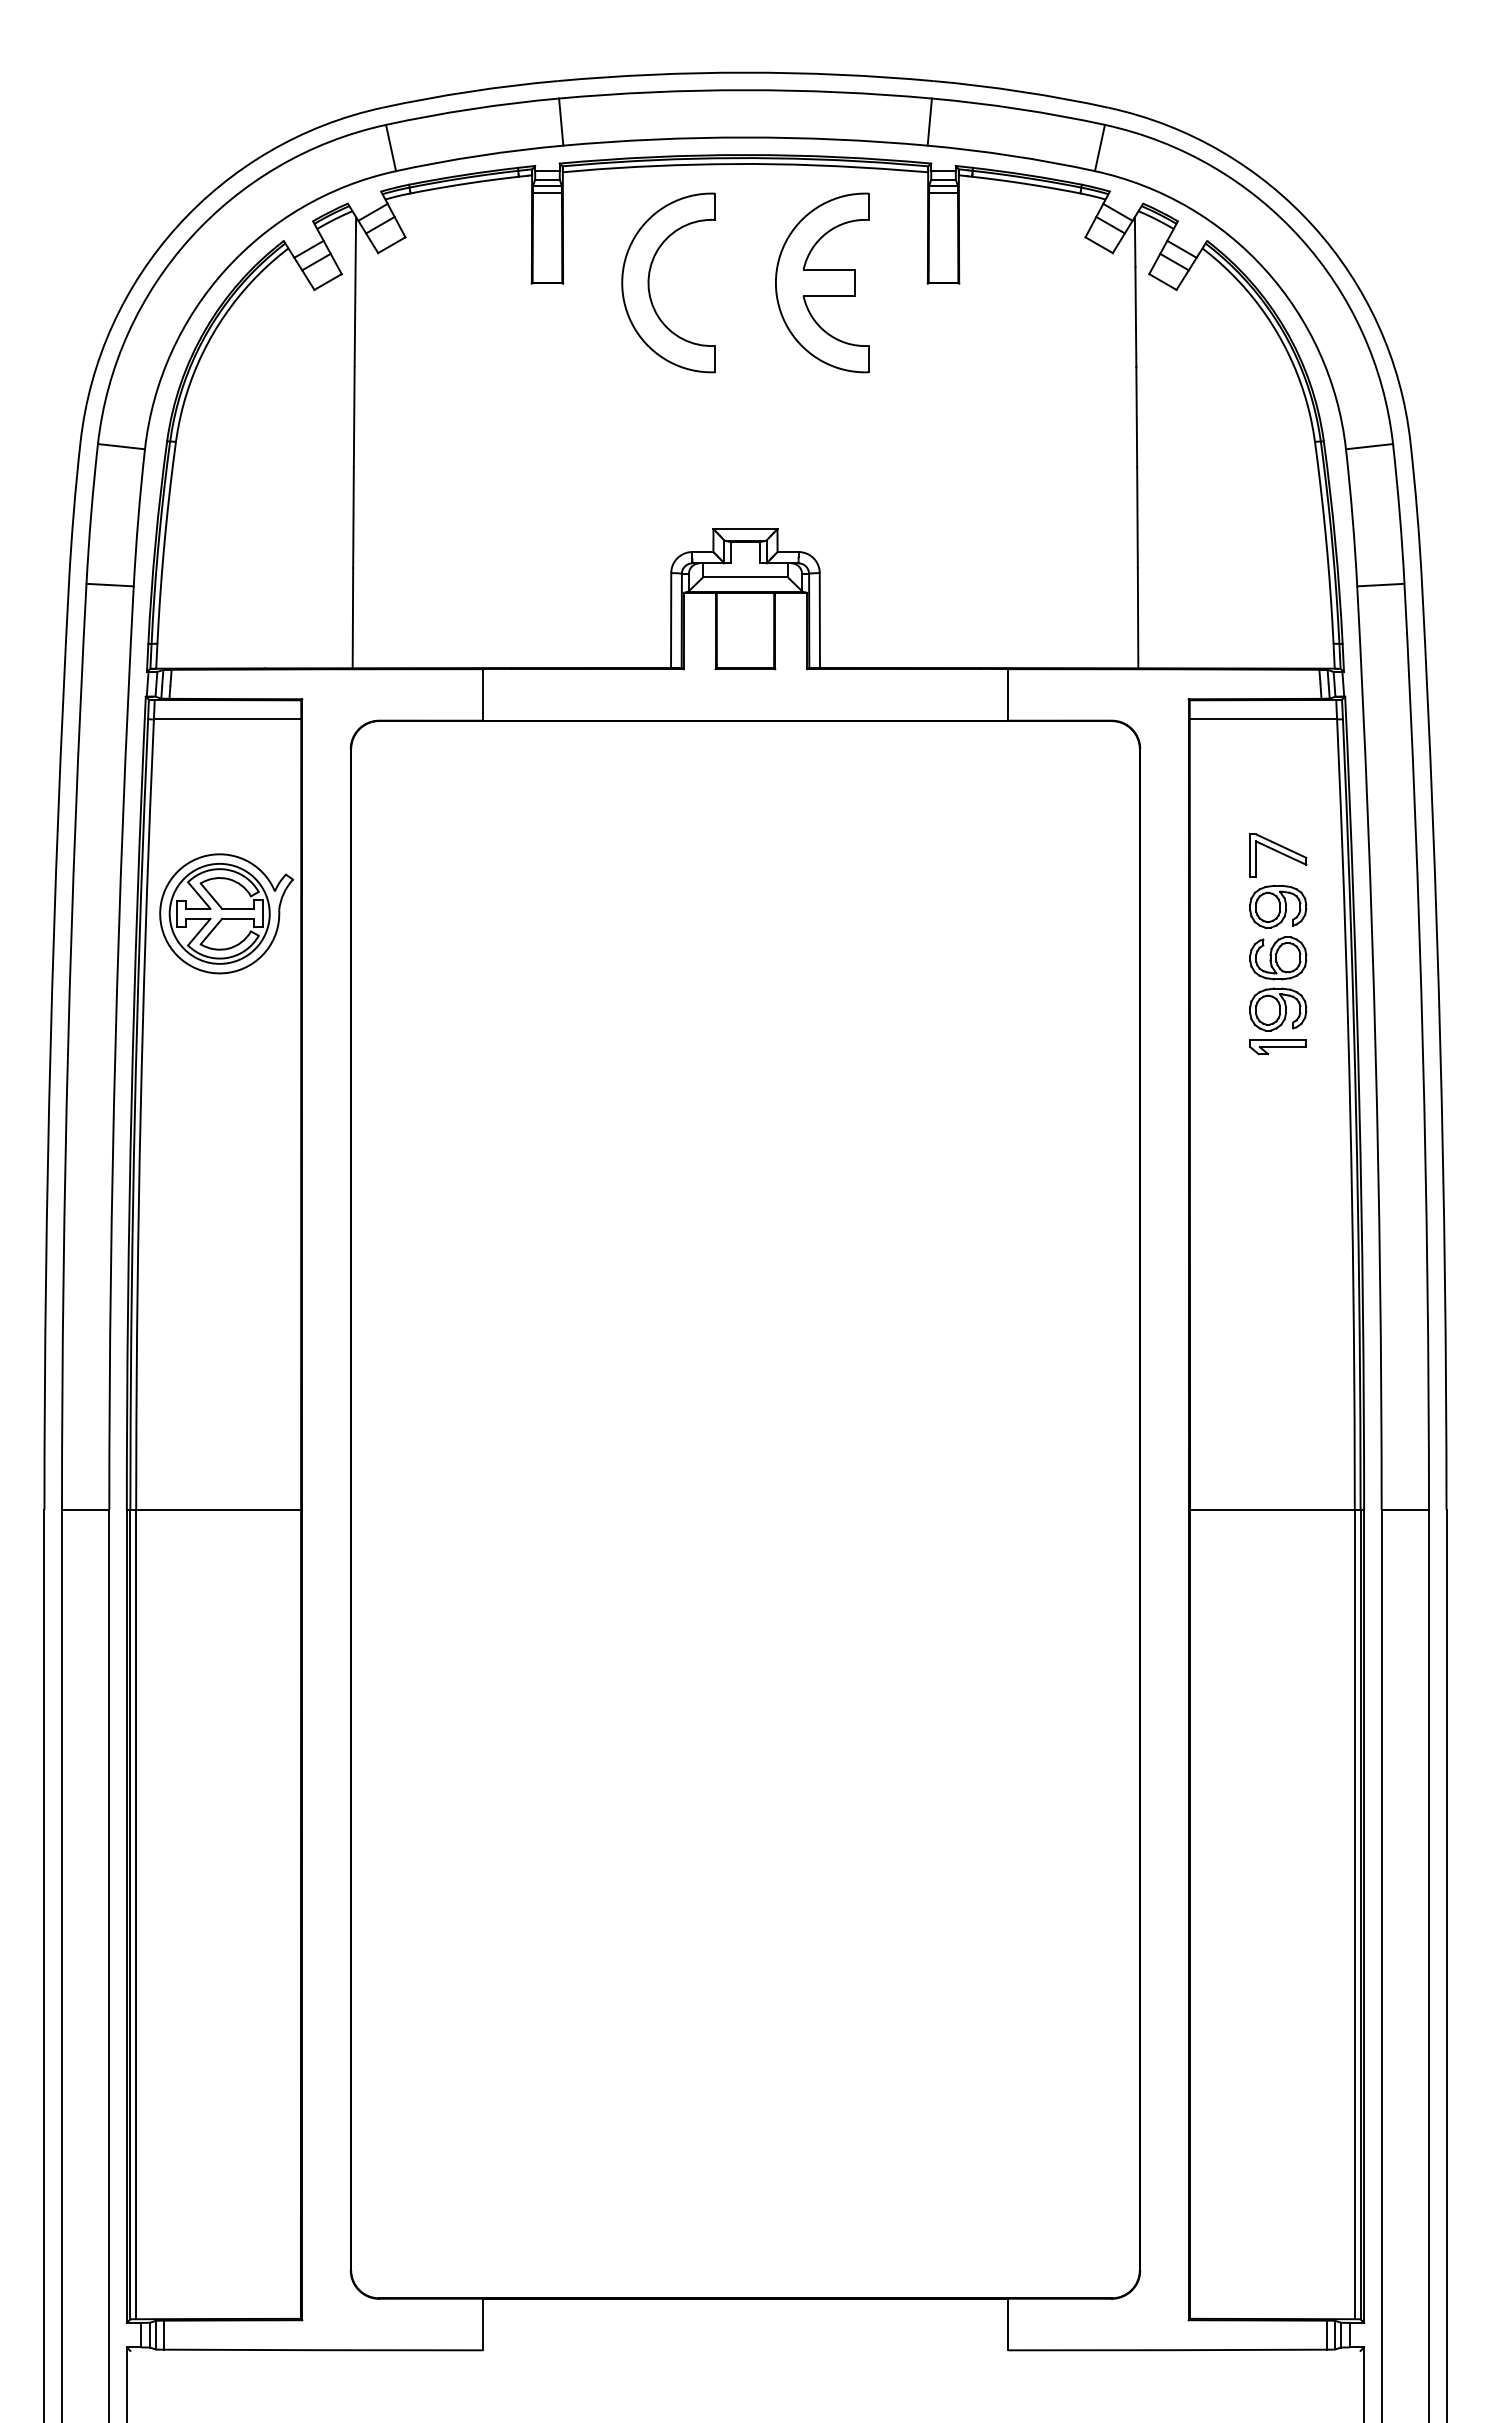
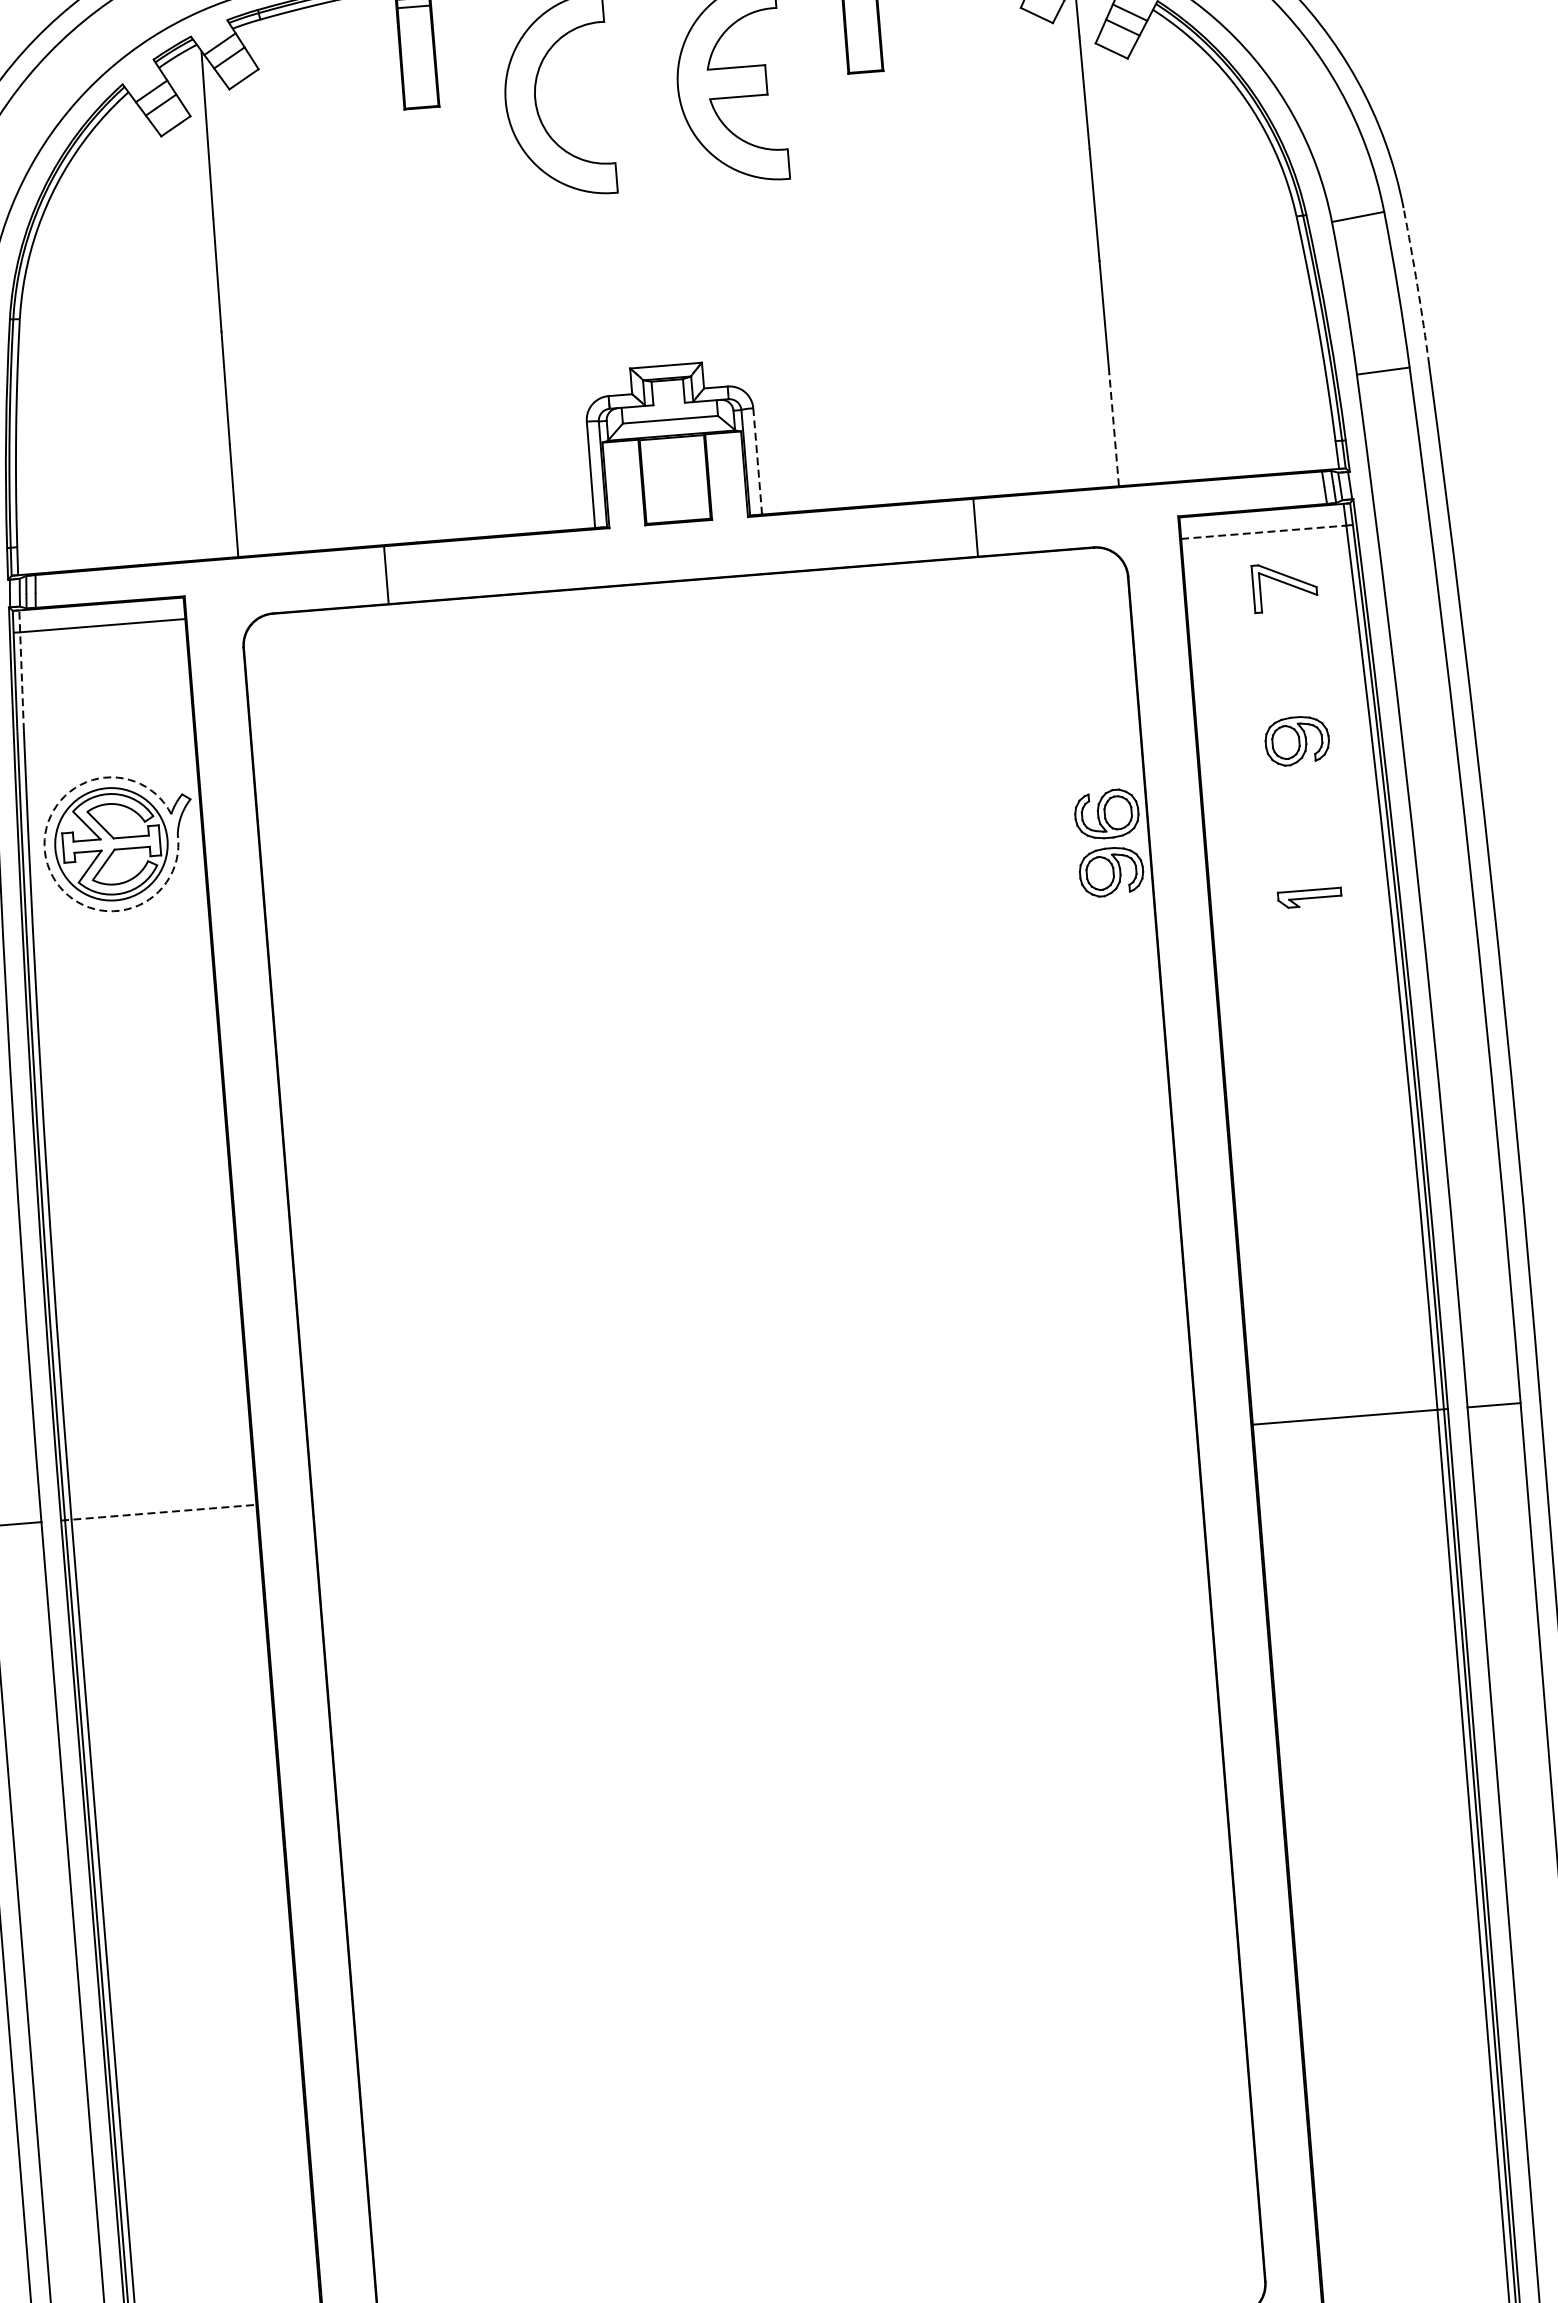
arc: (1417, 512) -> (1417, 286), solid -> dashed
line: (1138, 617) -> (1114, 429), solid -> dashed
line: (819, 620) -> (757, 461), solid -> dashed
line: (1263, 719) -> (1263, 532), solid -> dashed
line: (152, 752) -> (21, 669), solid -> dashed
part: (1278, 855) -> (1285, 587), moved
arc: (161, 927) -> (47, 864), solid -> dashed
part: (1278, 983) -> (1109, 842), moved
line: (214, 1509) -> (159, 1512), solid -> dashed

